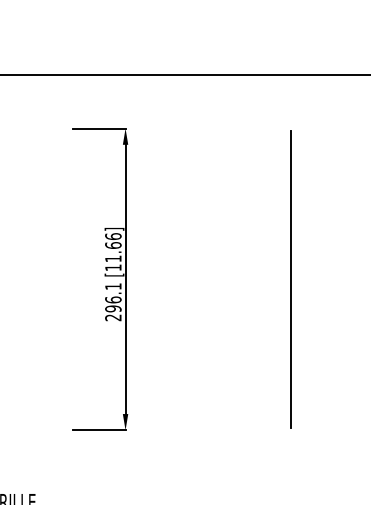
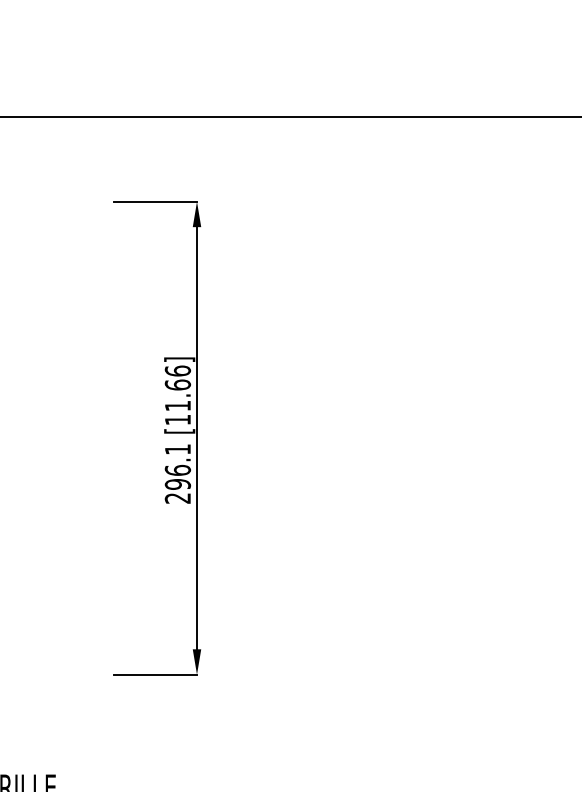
line: (290, 279) -> (455, 438), removed

